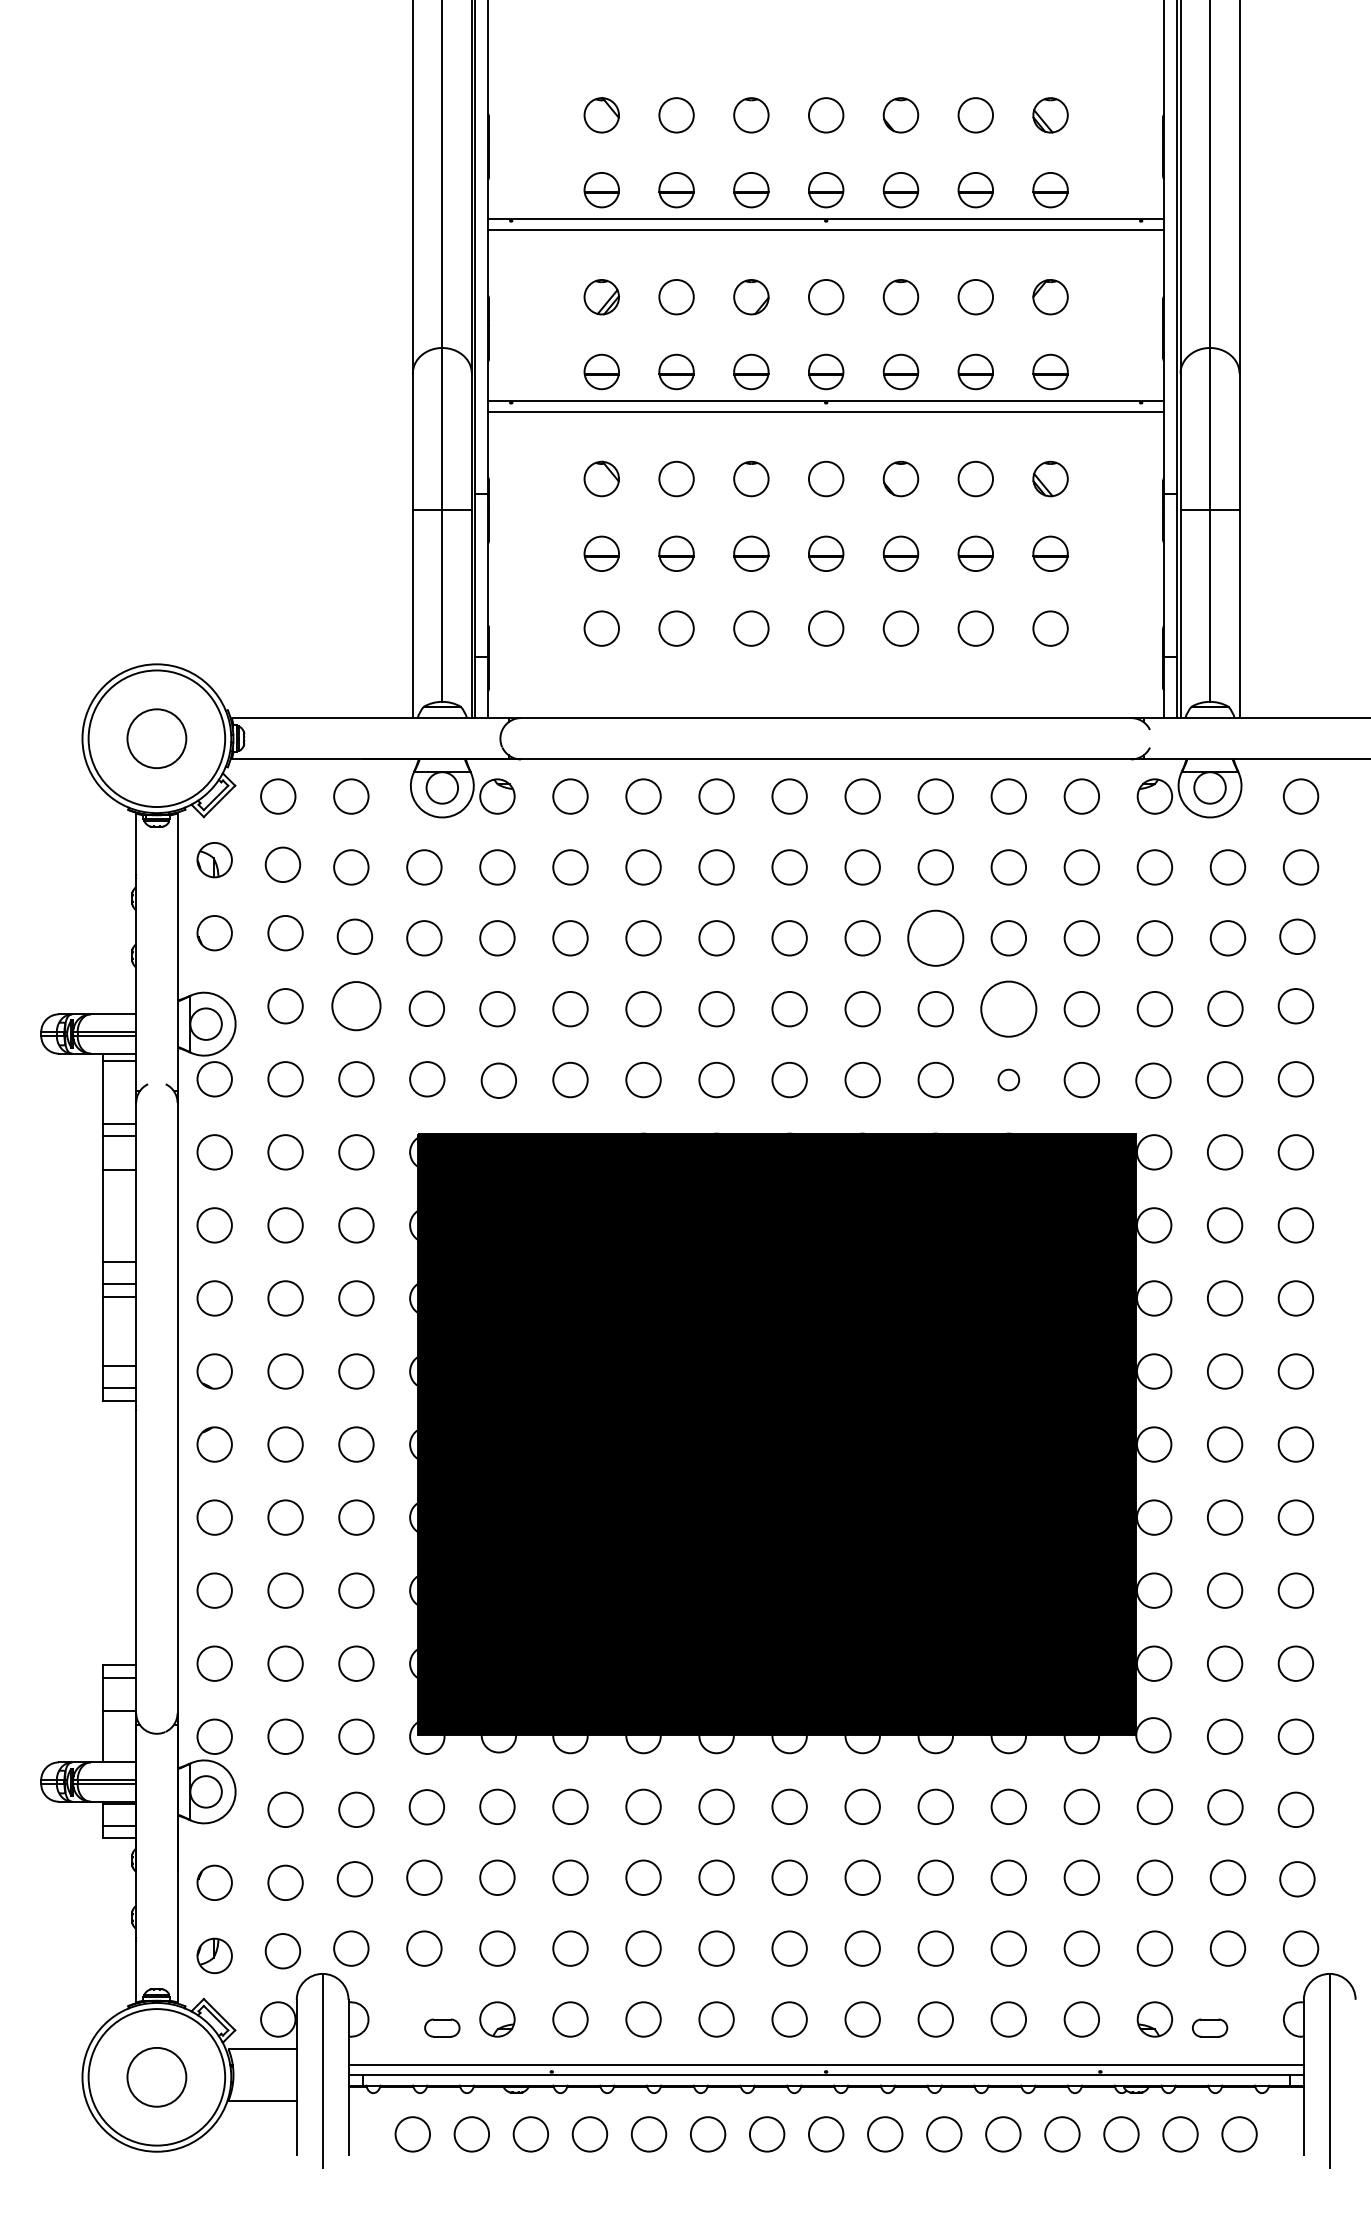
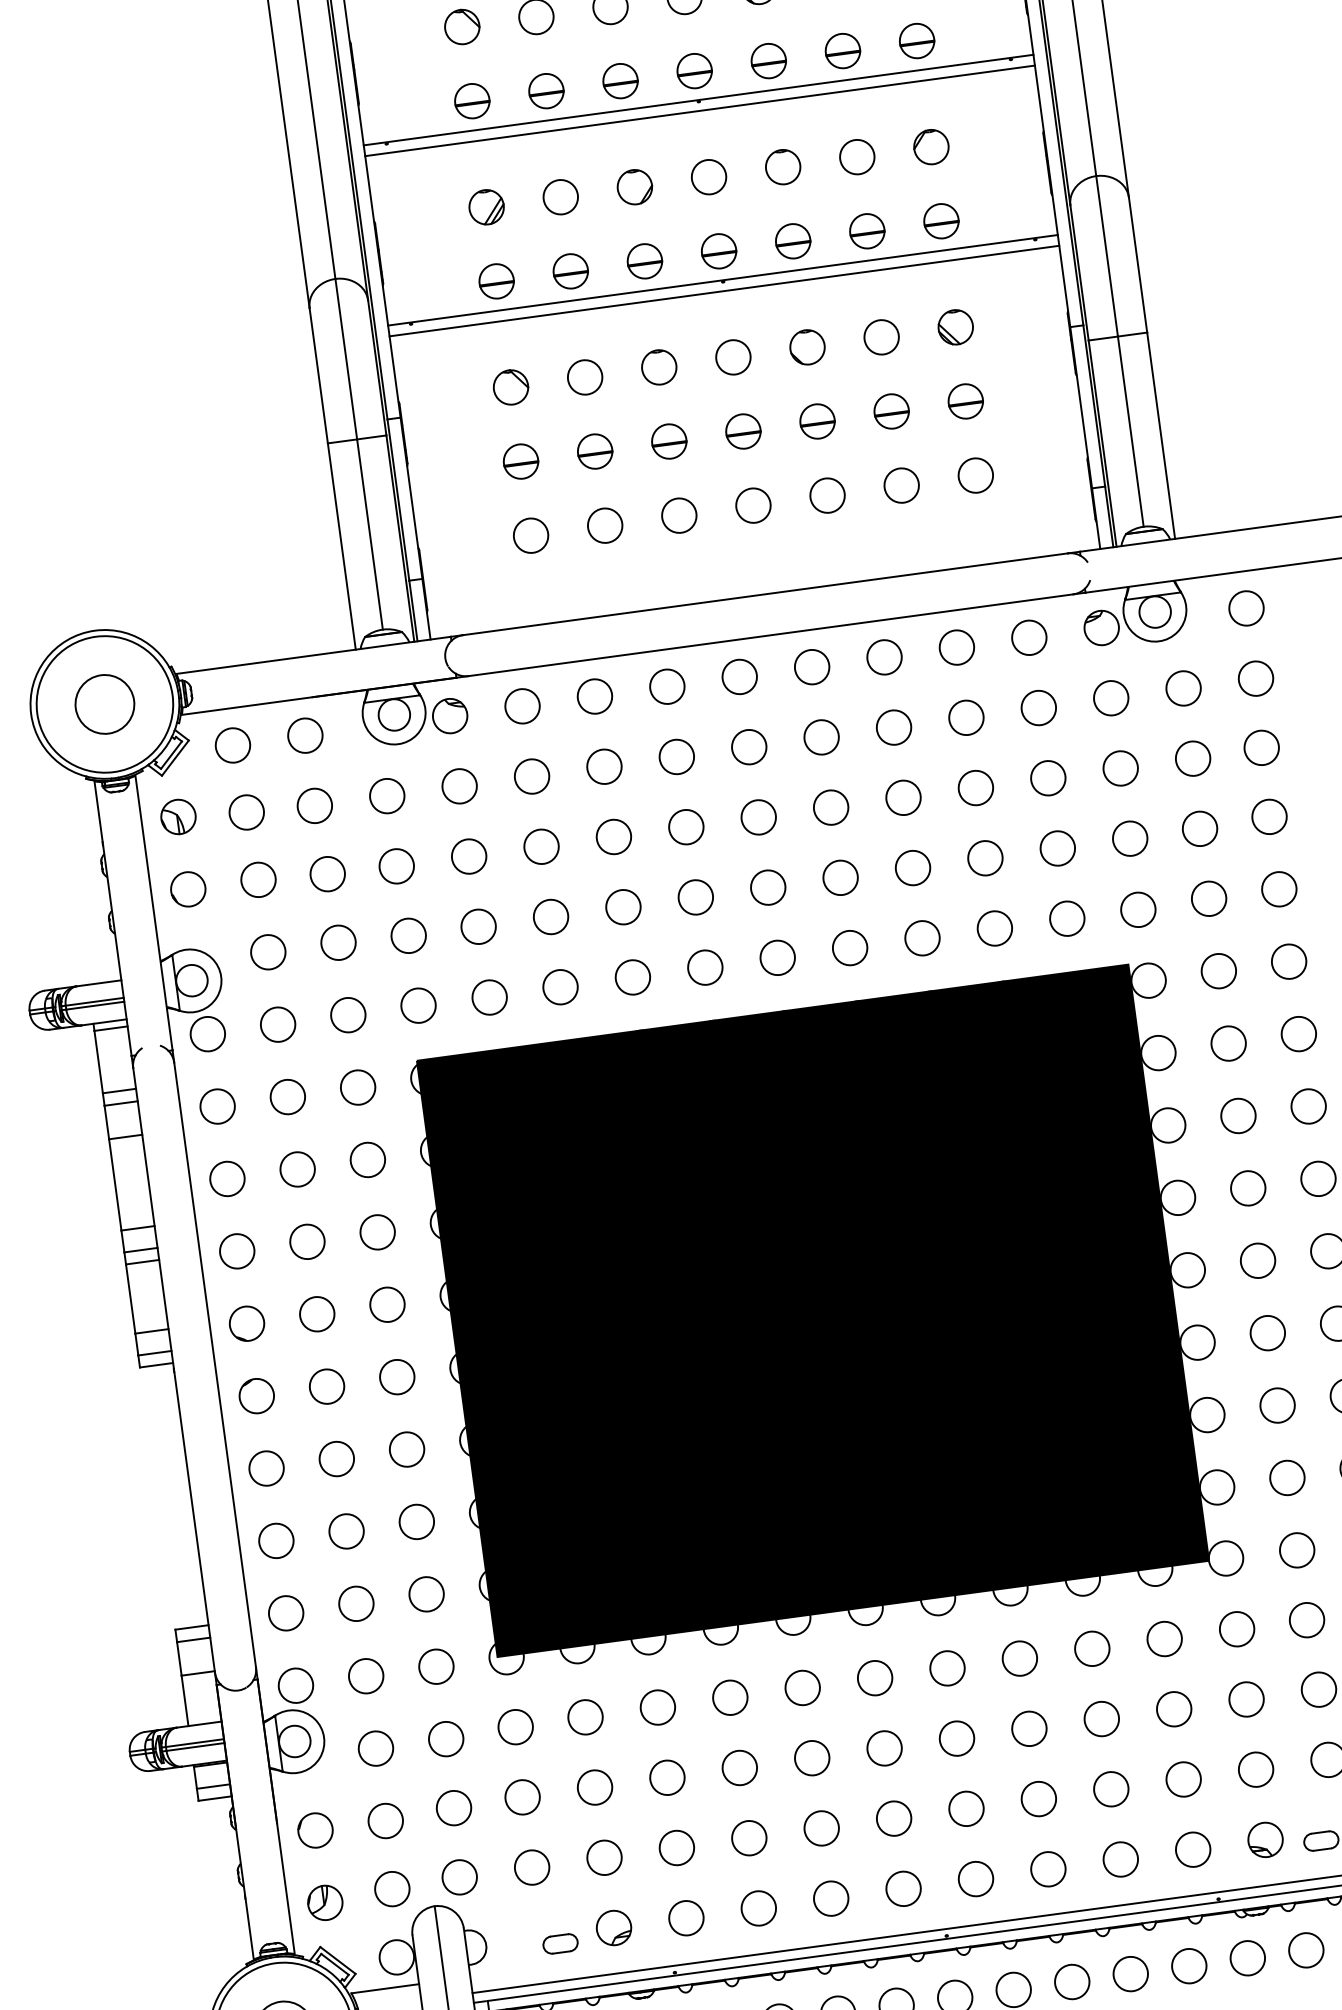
circle: (935, 938) -> (903, 798), size x0.62
circle: (356, 1006) -> (338, 943), size x0.71
circle: (1008, 1008) -> (985, 857), size x0.62
circle: (1008, 1079) -> (994, 928), size x1.67

